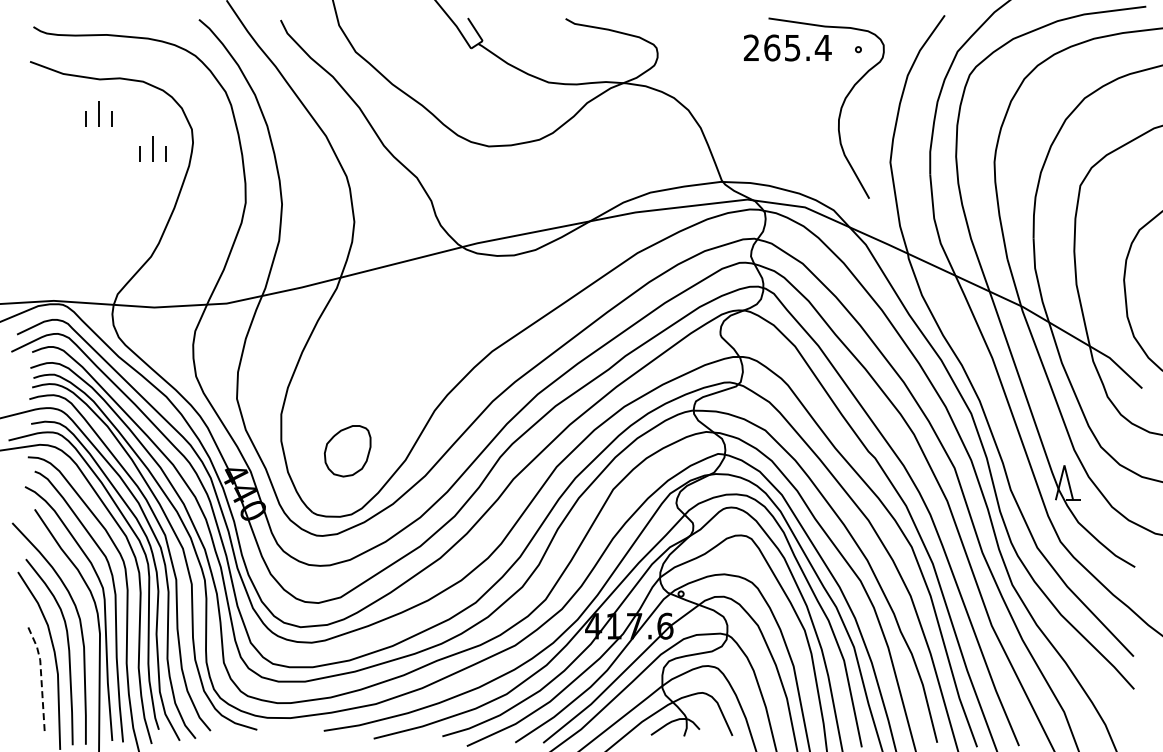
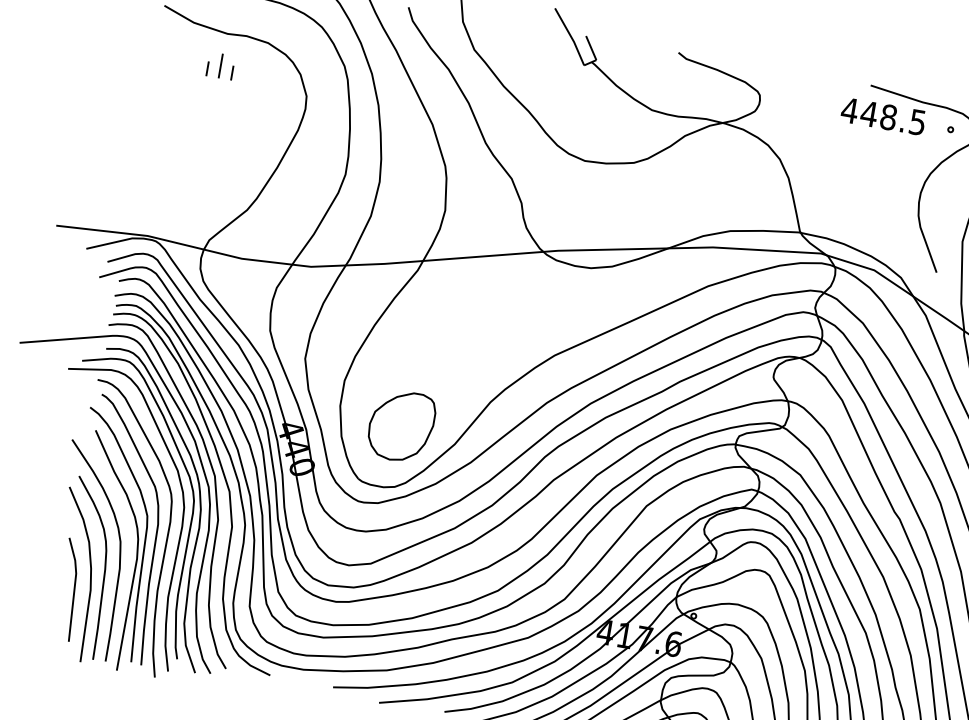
text: (787, 47) -> (883, 116), 265.4 -> 448.5
part: (152, 148) -> (266, 107), removed
part: (347, 451) -> (401, 426), size x1.43
line: (41, 674) -> (75, 587), dashed -> solid

